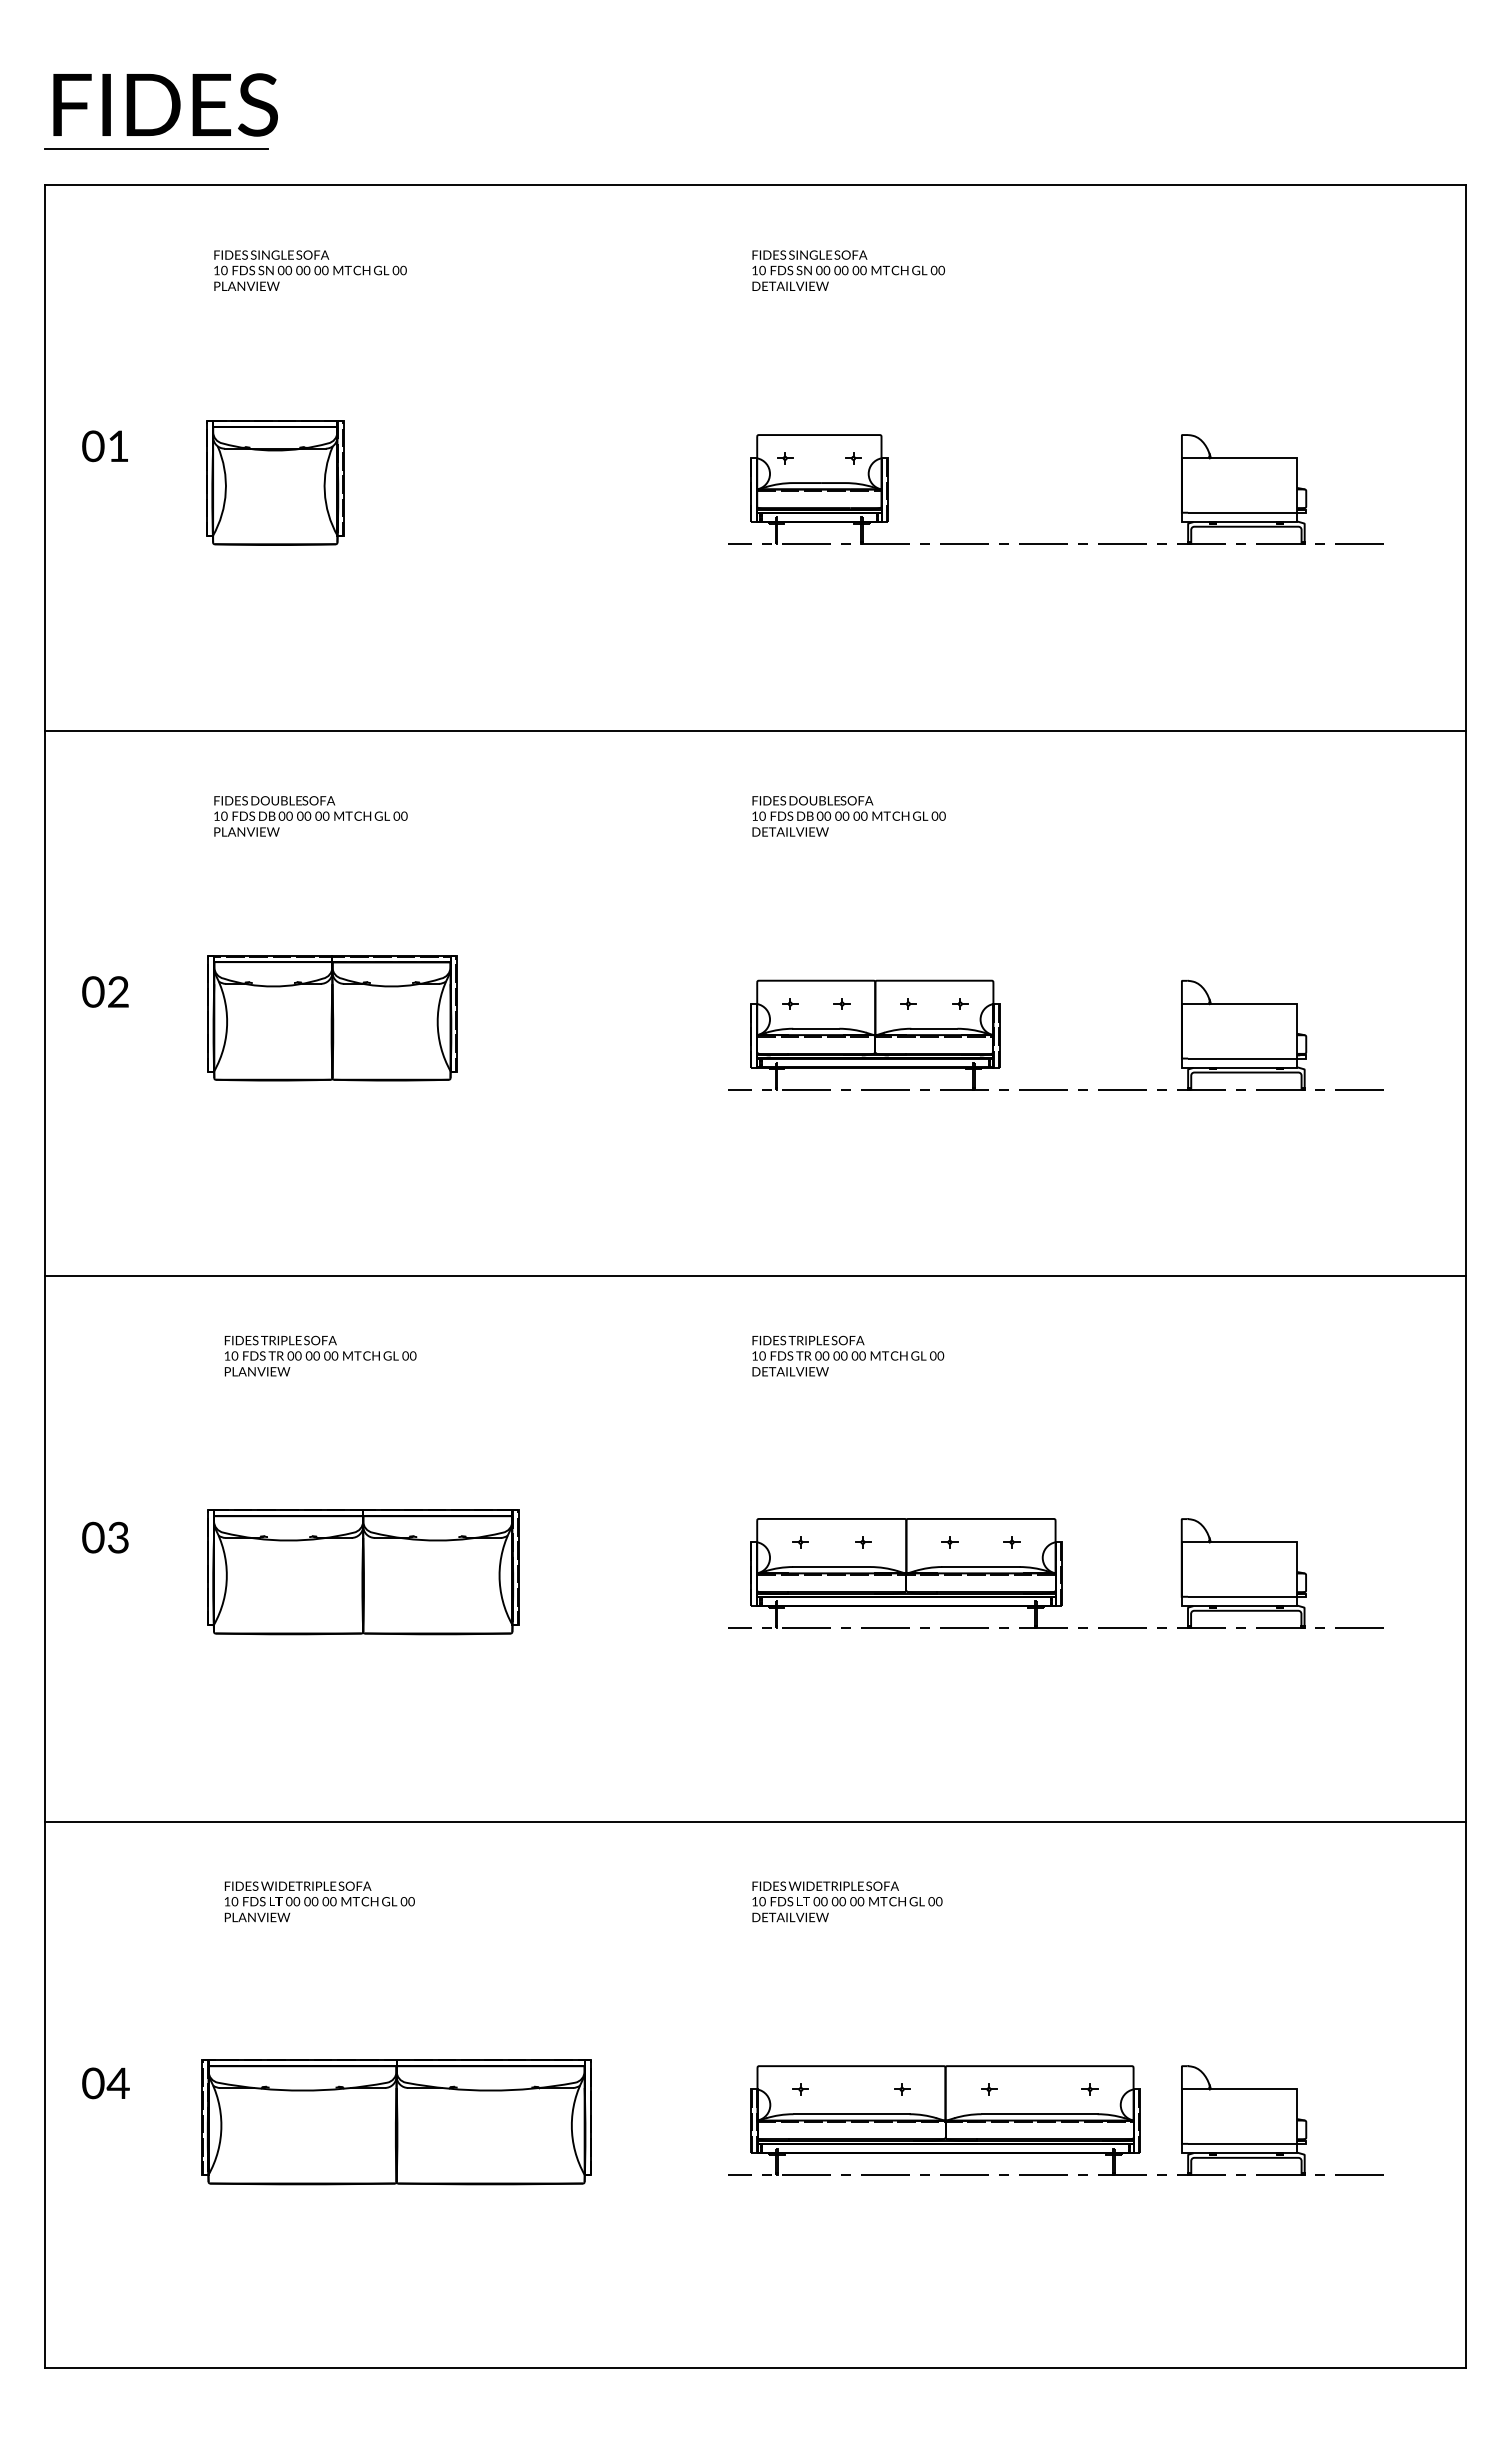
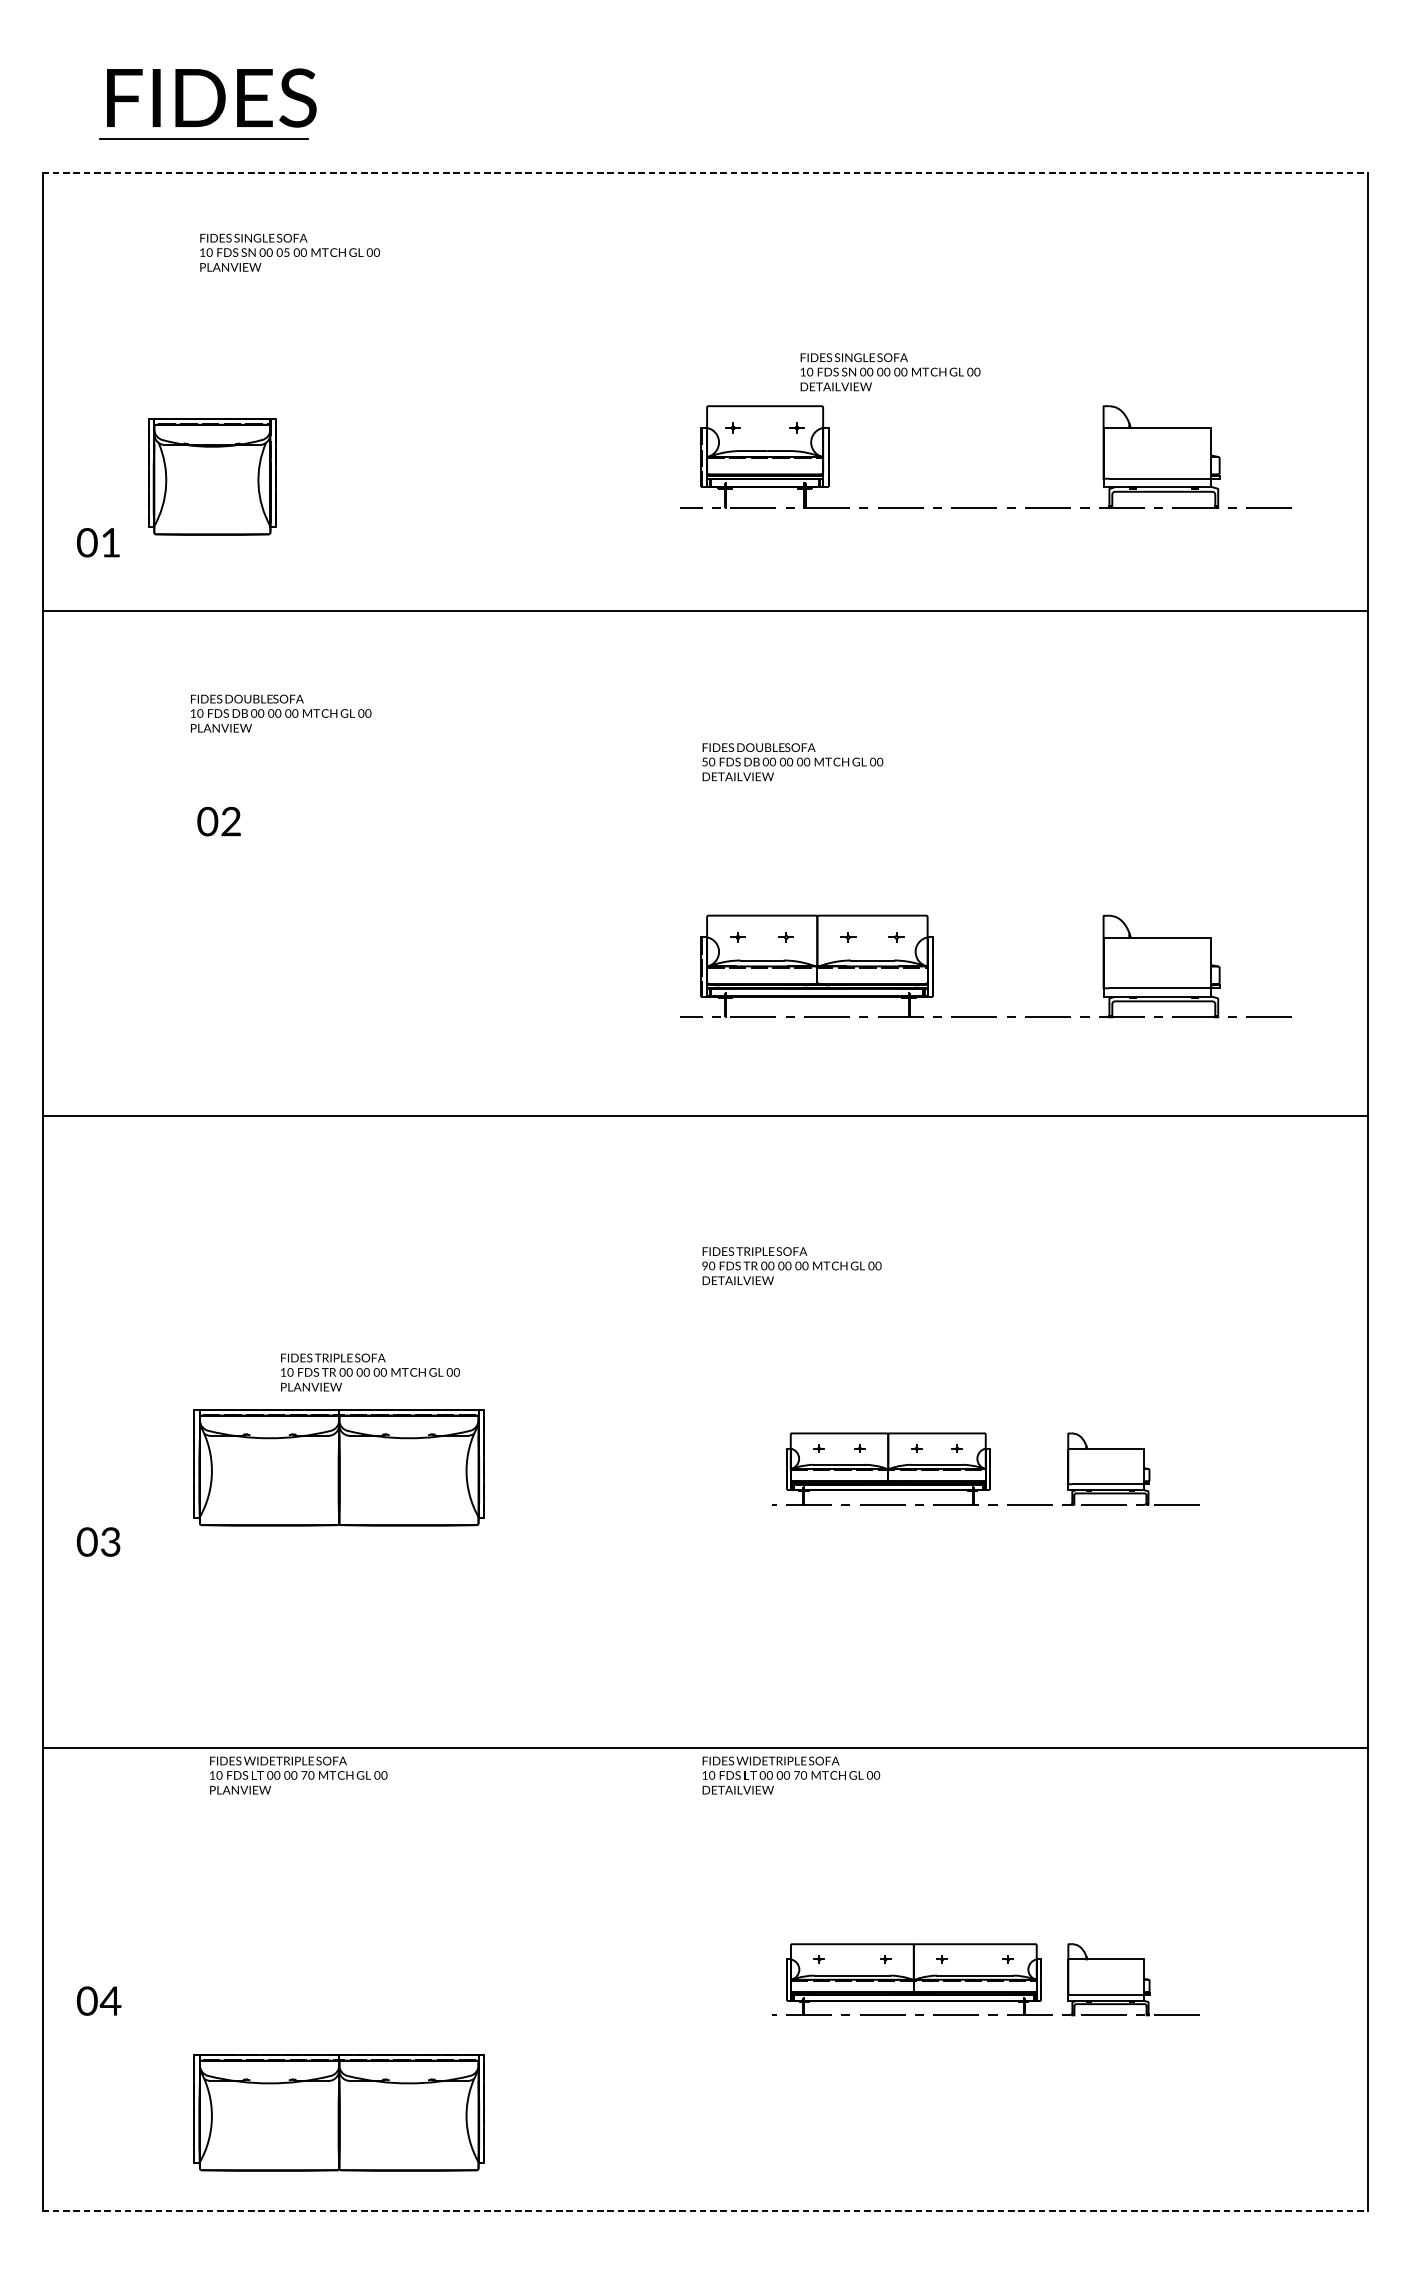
part: (160, 111) -> (206, 104), moved
line: (755, 185) -> (705, 173), solid -> dashed
text: (306, 270) -> (286, 252), 00 -> 05
text: (848, 270) -> (890, 372), moved
text: (104, 446) -> (97, 542), moved
part: (275, 482) -> (212, 476), moved
line: (755, 730) -> (705, 611), moved
text: (754, 815) -> (704, 761), 10 -> 50
text: (310, 816) -> (280, 713), moved
text: (105, 991) -> (219, 821), moved
part: (332, 1018) -> (310, 950), removed
line: (755, 1276) -> (705, 1116), moved
text: (320, 1355) -> (370, 1371), moved
text: (754, 1355) -> (704, 1265), 10 -> 90
text: (105, 1537) -> (98, 1541), moved
part: (1055, 1573) -> (985, 1469), size x0.7
line: (755, 1822) -> (705, 1748), moved
text: (325, 1901) -> (304, 1775), 00 -> 70
text: (853, 1901) -> (796, 1775), 00 -> 70
text: (105, 2083) -> (98, 2001), moved
part: (1055, 2120) -> (985, 1979), size x0.7
part: (396, 2122) -> (370, 1981), removed
part: (363, 2263) -> (339, 2113), added
line: (755, 2367) -> (705, 2210), solid -> dashed

